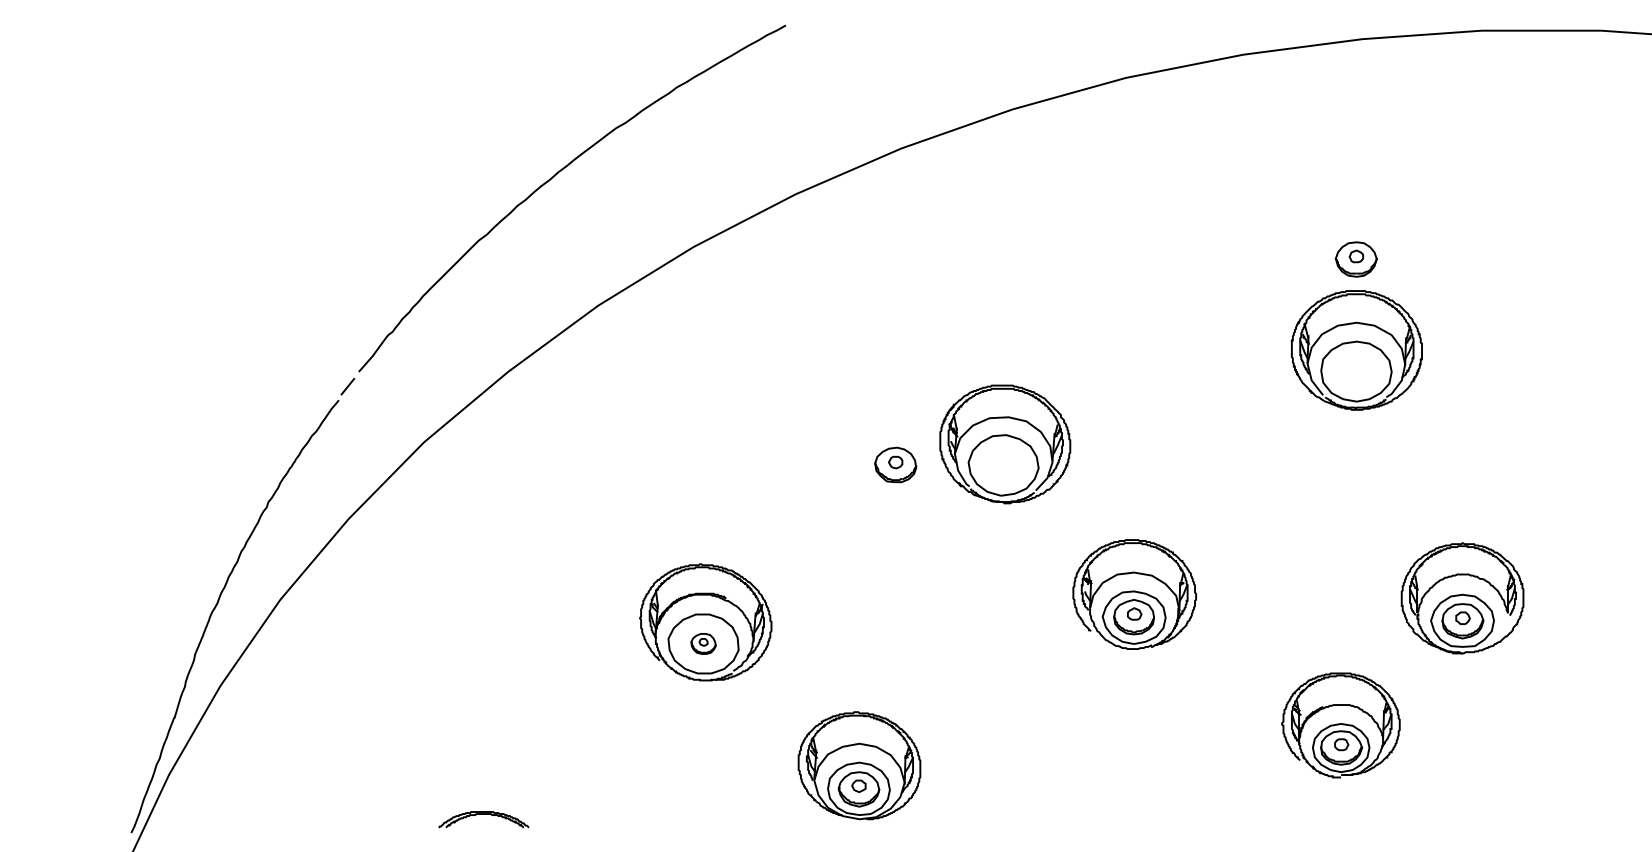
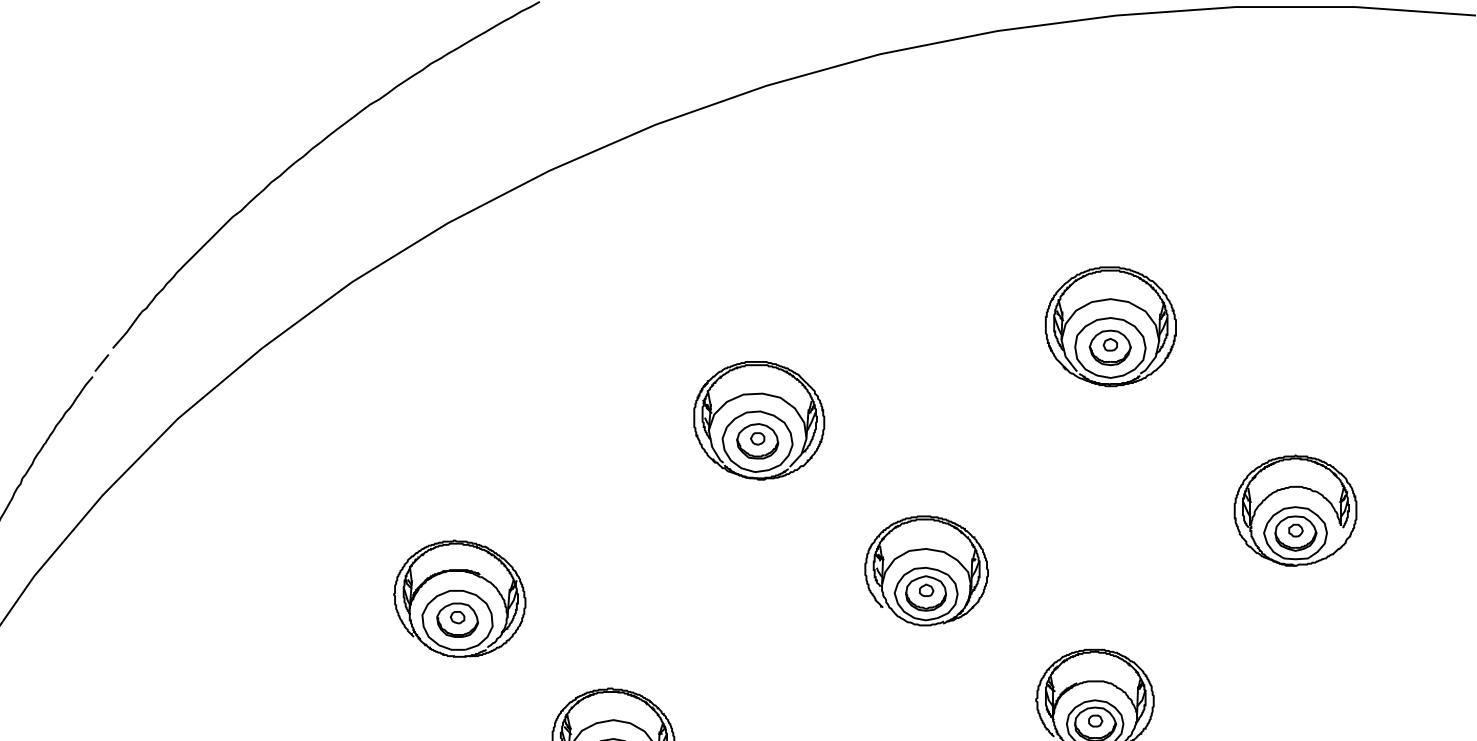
part: (1355, 259) -> (1109, 347), moved
part: (895, 464) -> (757, 440), moved
part: (1134, 594) -> (926, 570), moved
part: (1462, 598) -> (1295, 510), moved
part: (703, 643) -> (457, 619), size x1.67

